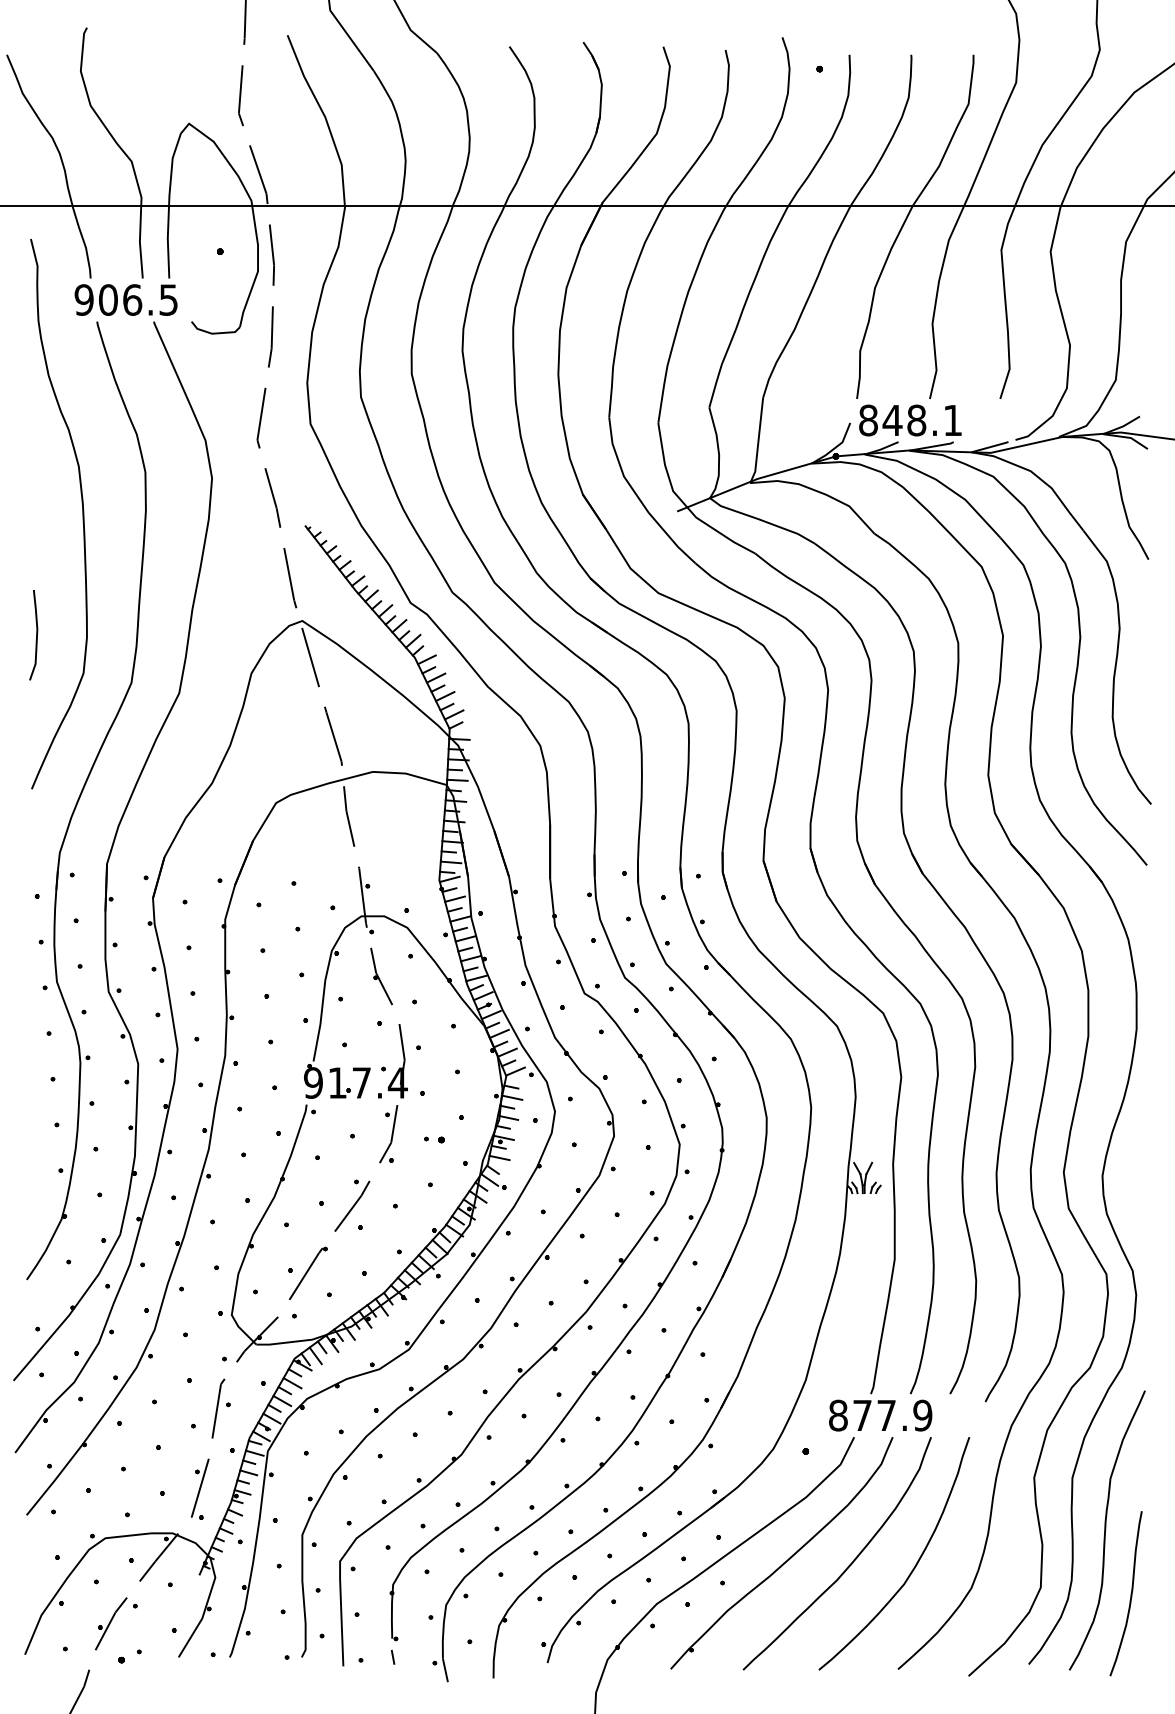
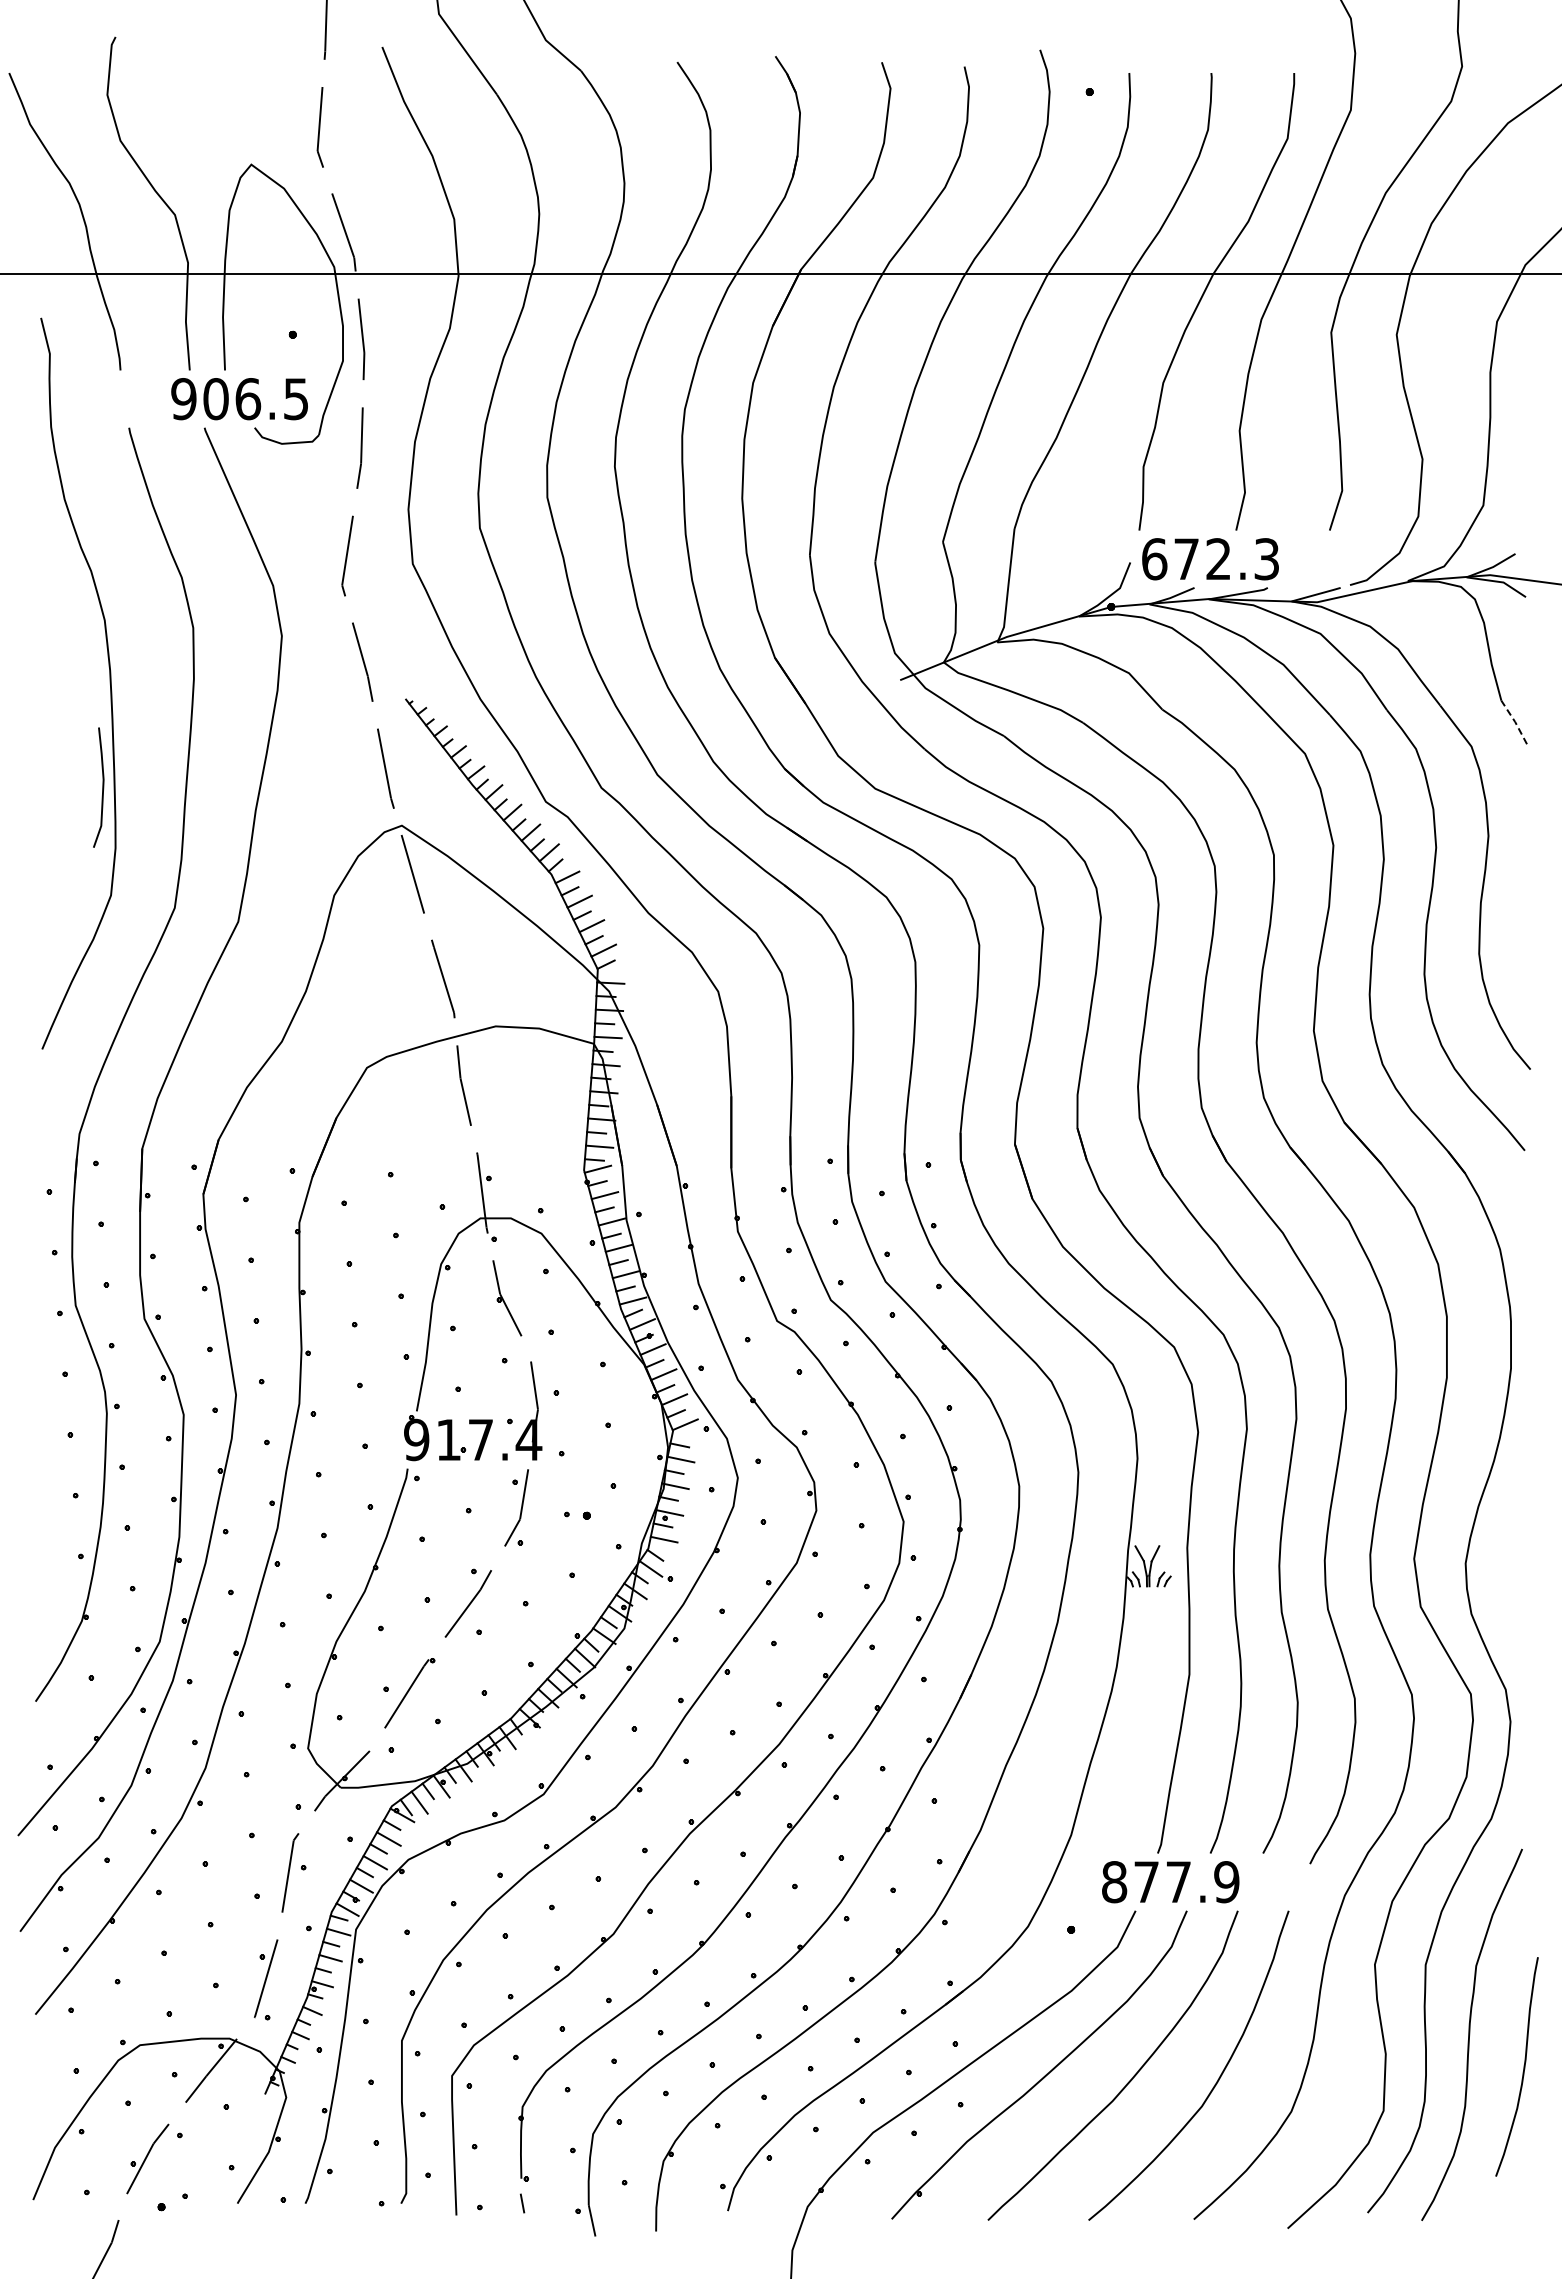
text: (126, 300) -> (239, 399), moved
text: (910, 420) -> (1210, 559), 848.1 -> 672.3
line: (1139, 542) -> (1515, 721), solid -> dashed
curve: (36, 635) -> (102, 787), moved
curve: (1130, 1593) -> (1523, 2066), moved

